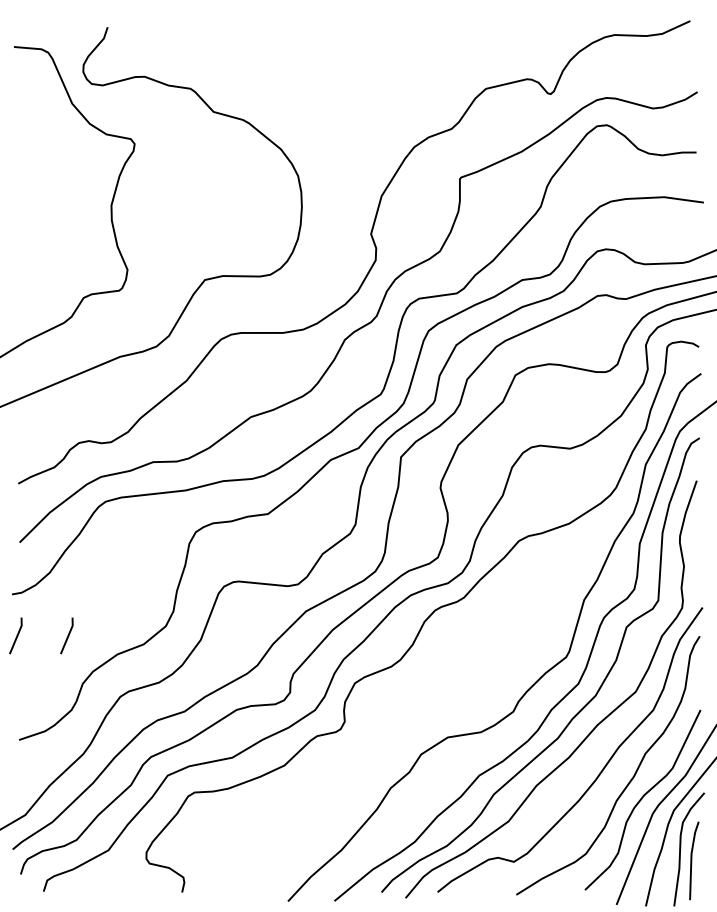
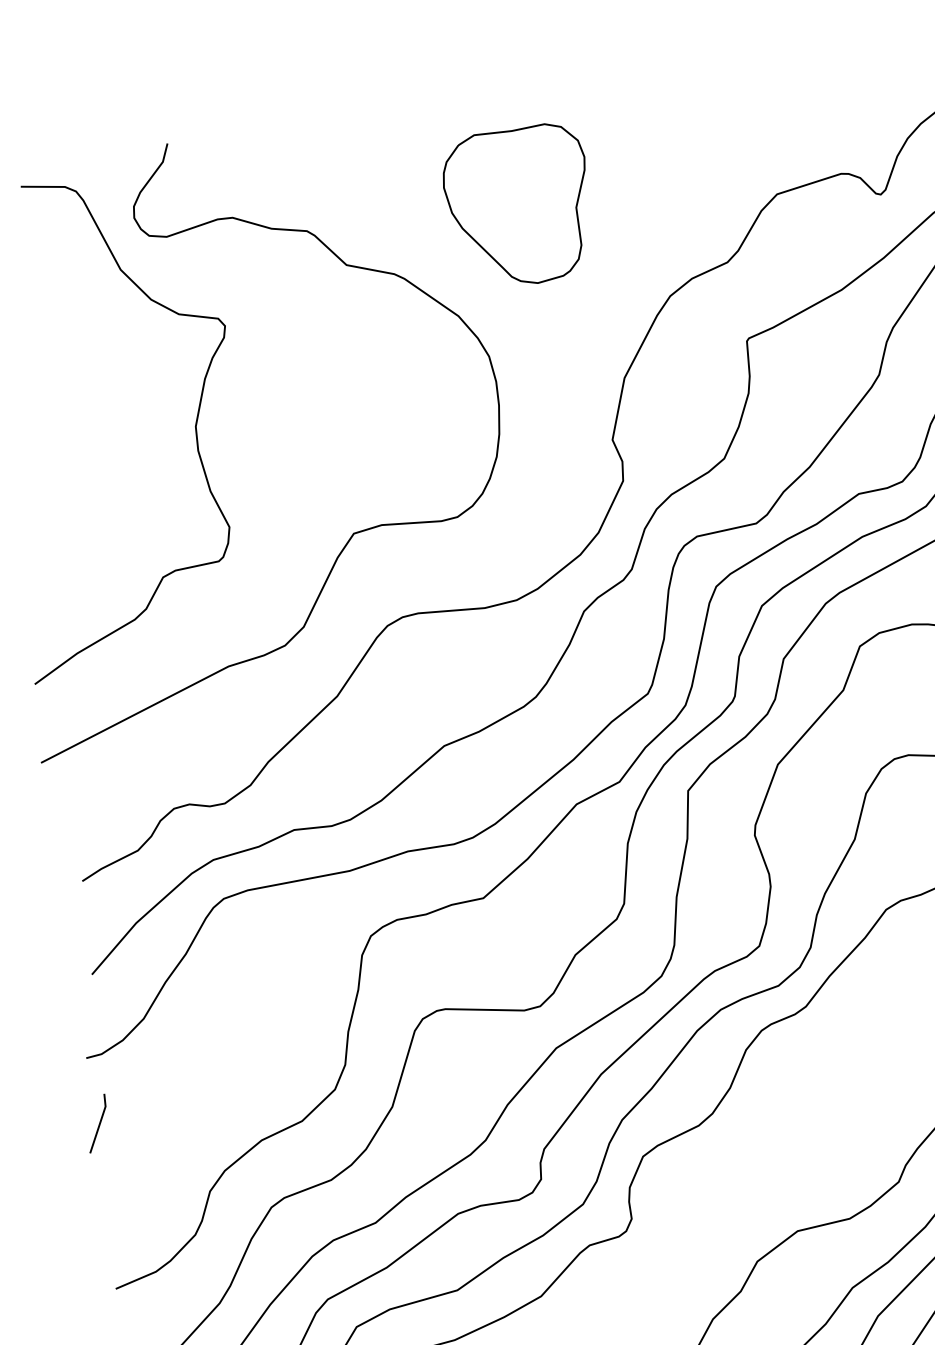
part: (322, 82) -> (516, 204), added
line: (67, 635) -> (179, 1116), removed

